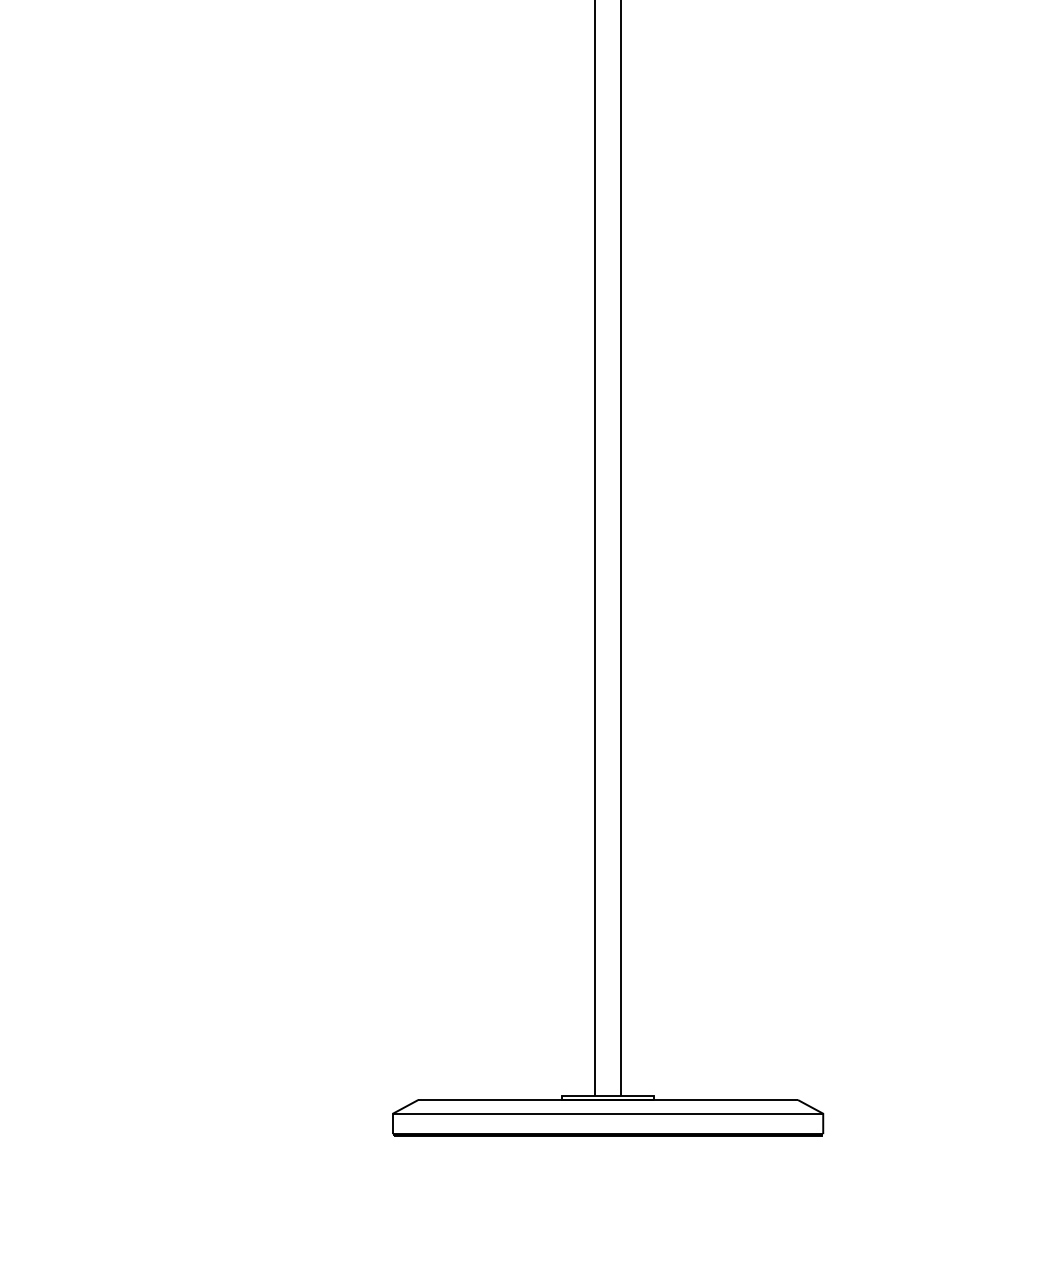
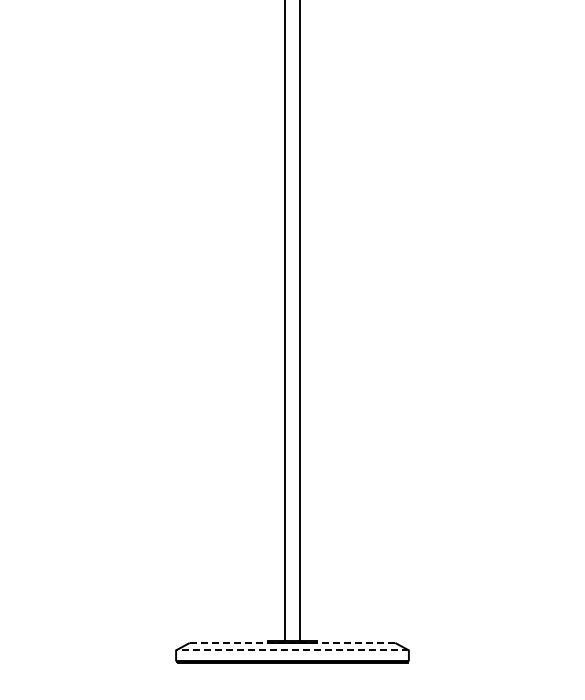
line: (608, 1099) -> (292, 642), solid -> dashed
line: (606, 1113) -> (291, 650), solid -> dashed

